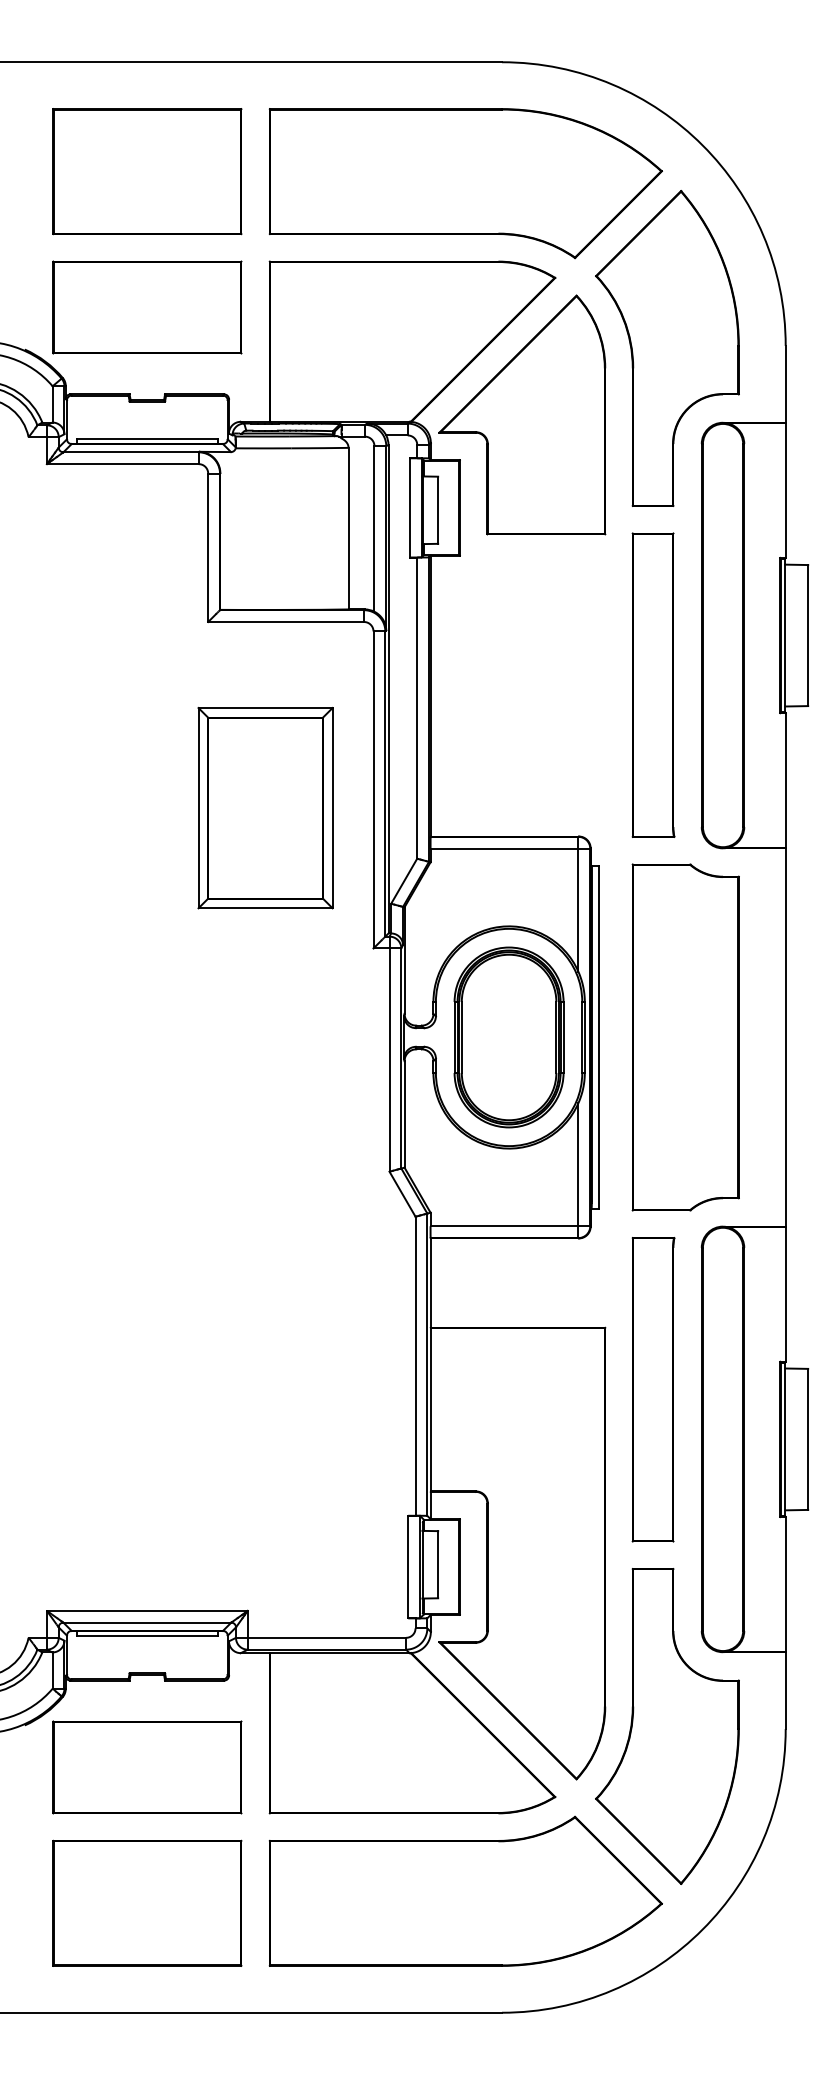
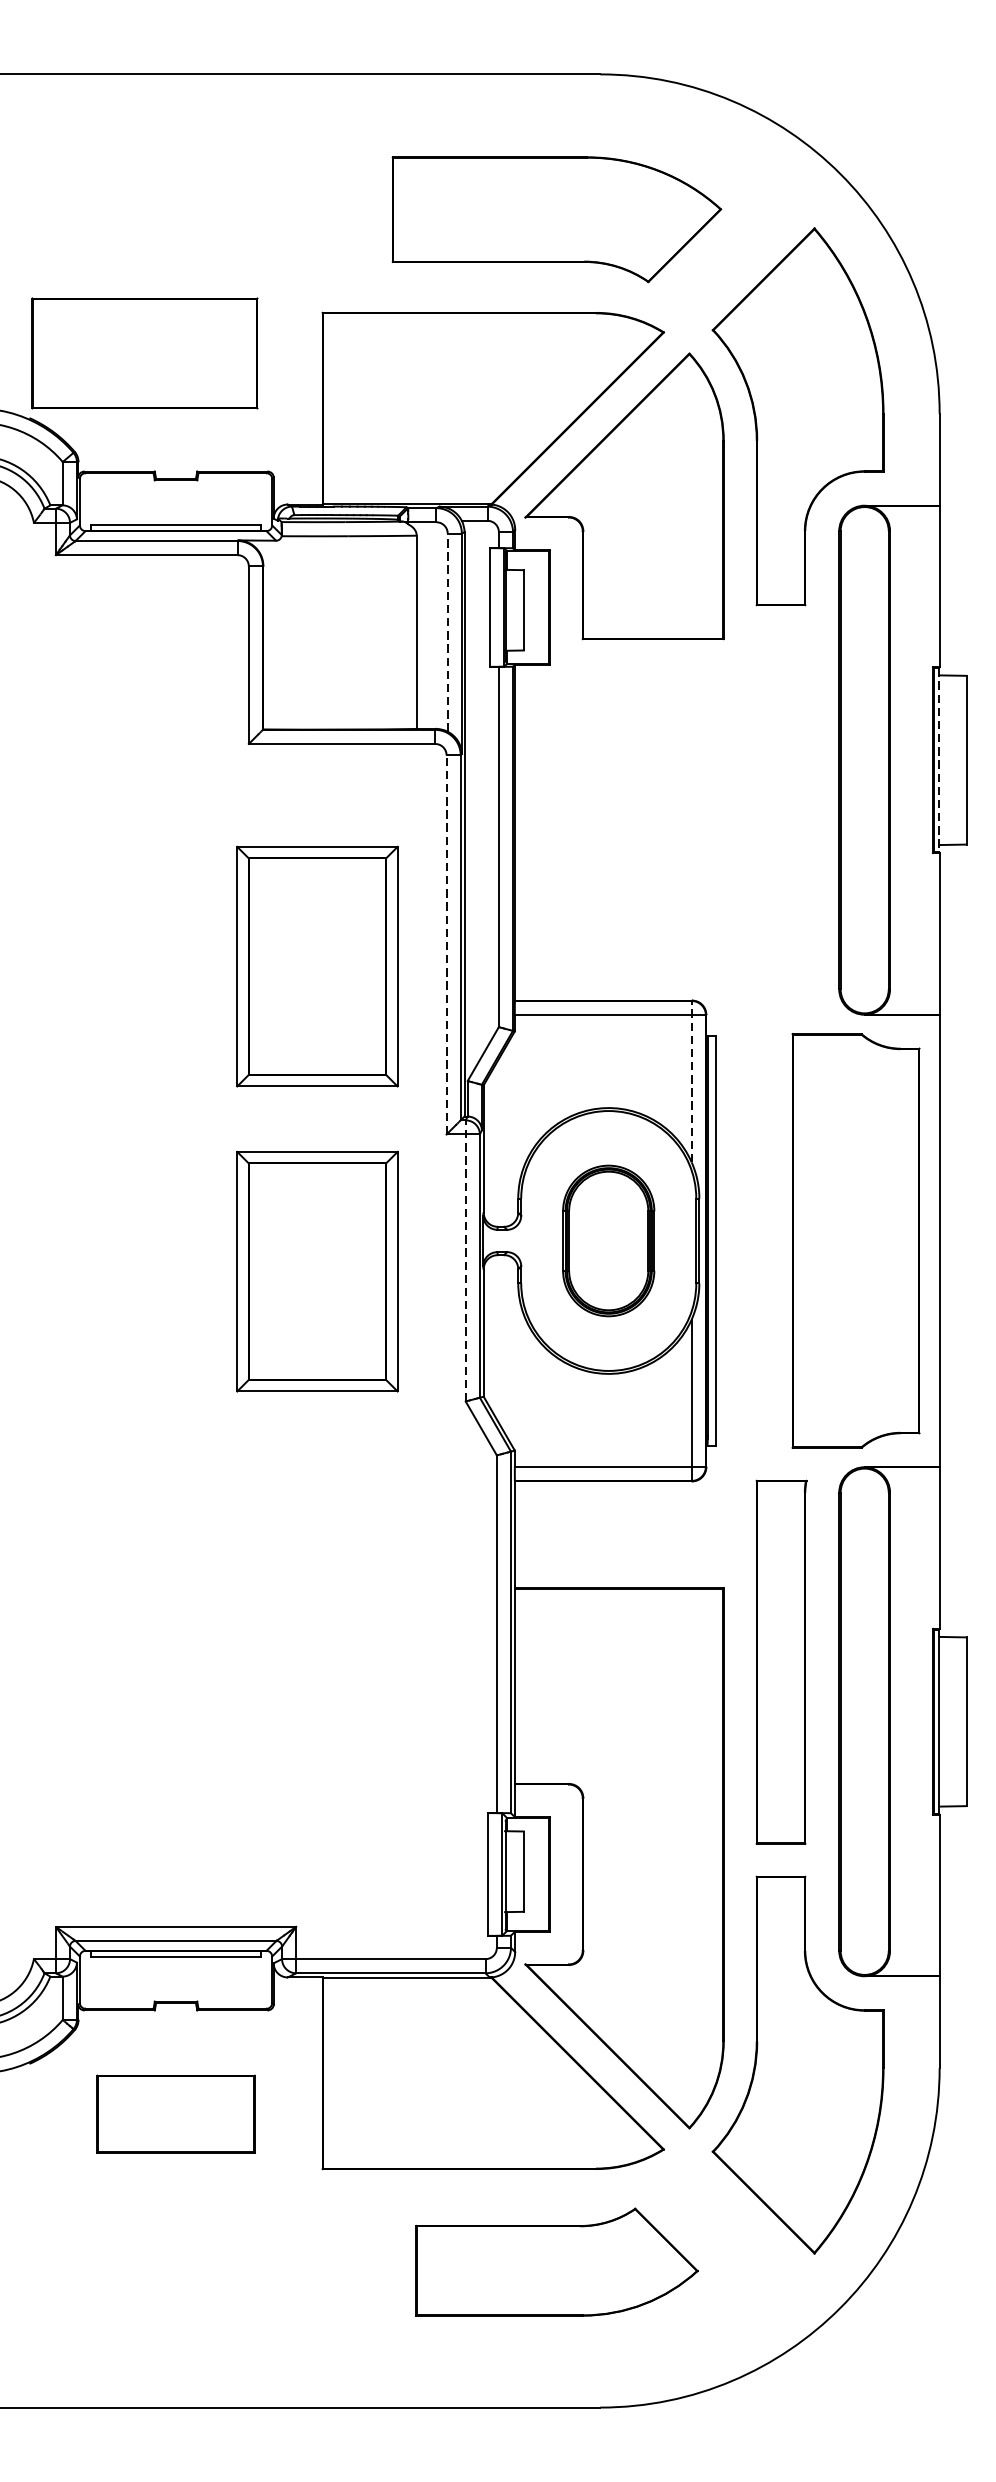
part: (147, 171) -> (176, 205), removed
part: (465, 183) -> (556, 219), size x0.7
part: (147, 307) -> (145, 353), moved
line: (374, 528) -> (447, 632), solid -> dashed
line: (785, 635) -> (939, 760), solid -> dashed
part: (653, 684) -> (781, 818), removed
line: (373, 789) -> (446, 944), solid -> dashed
line: (578, 903) -> (691, 1080), solid -> dashed
part: (508, 1037) -> (608, 1241), size x0.7
part: (685, 1037) -> (855, 1241), moved
line: (389, 1054) -> (465, 1261), solid -> dashed
part: (265, 1063) -> (317, 1272), added
part: (147, 1767) -> (176, 2114), size x0.7
part: (465, 1890) -> (556, 2261), size x0.6
part: (147, 1902) -> (176, 2275), removed

